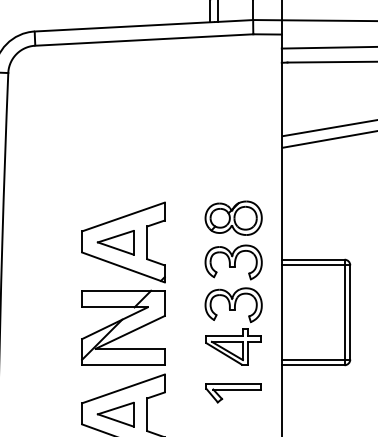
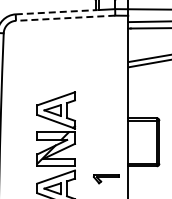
line: (124, 27) -> (56, 12), solid -> dashed
line: (143, 40) -> (65, 18), solid -> dashed
part: (231, 282) -> (105, 128), removed

